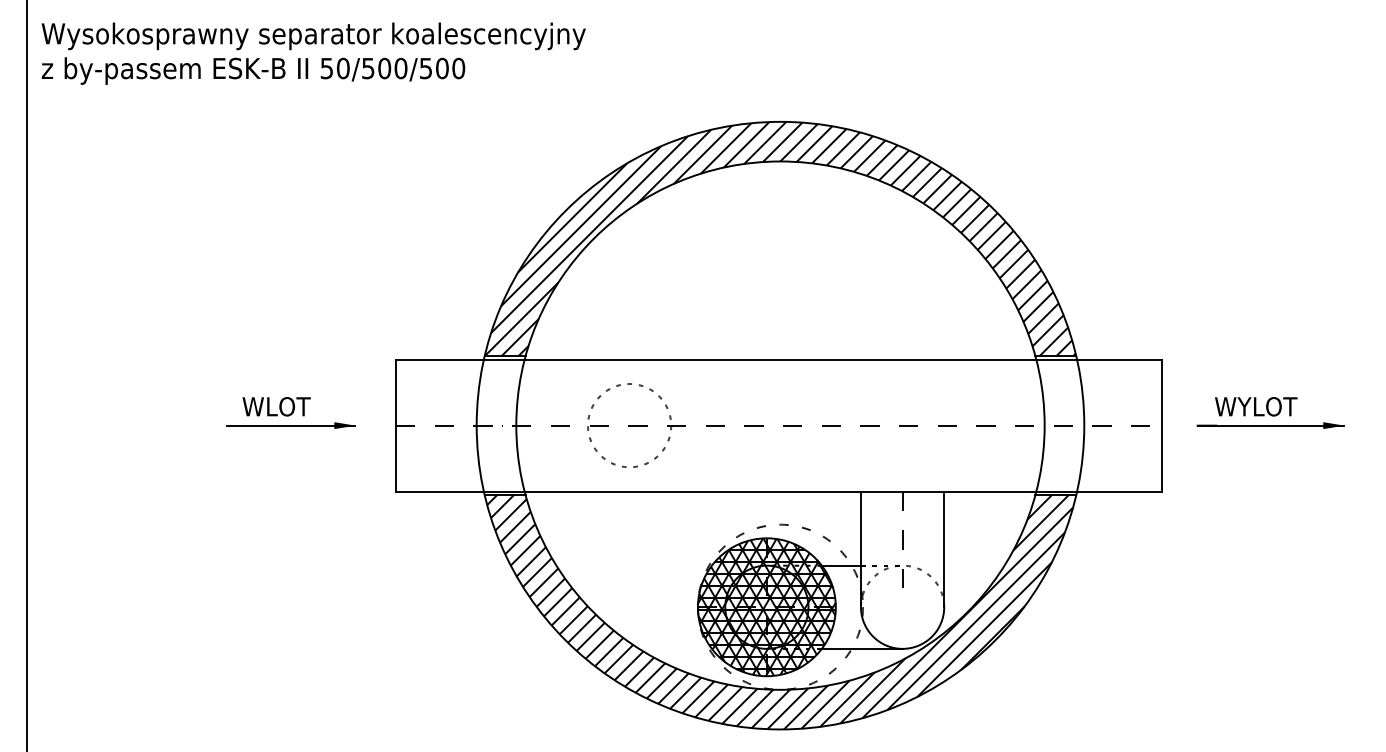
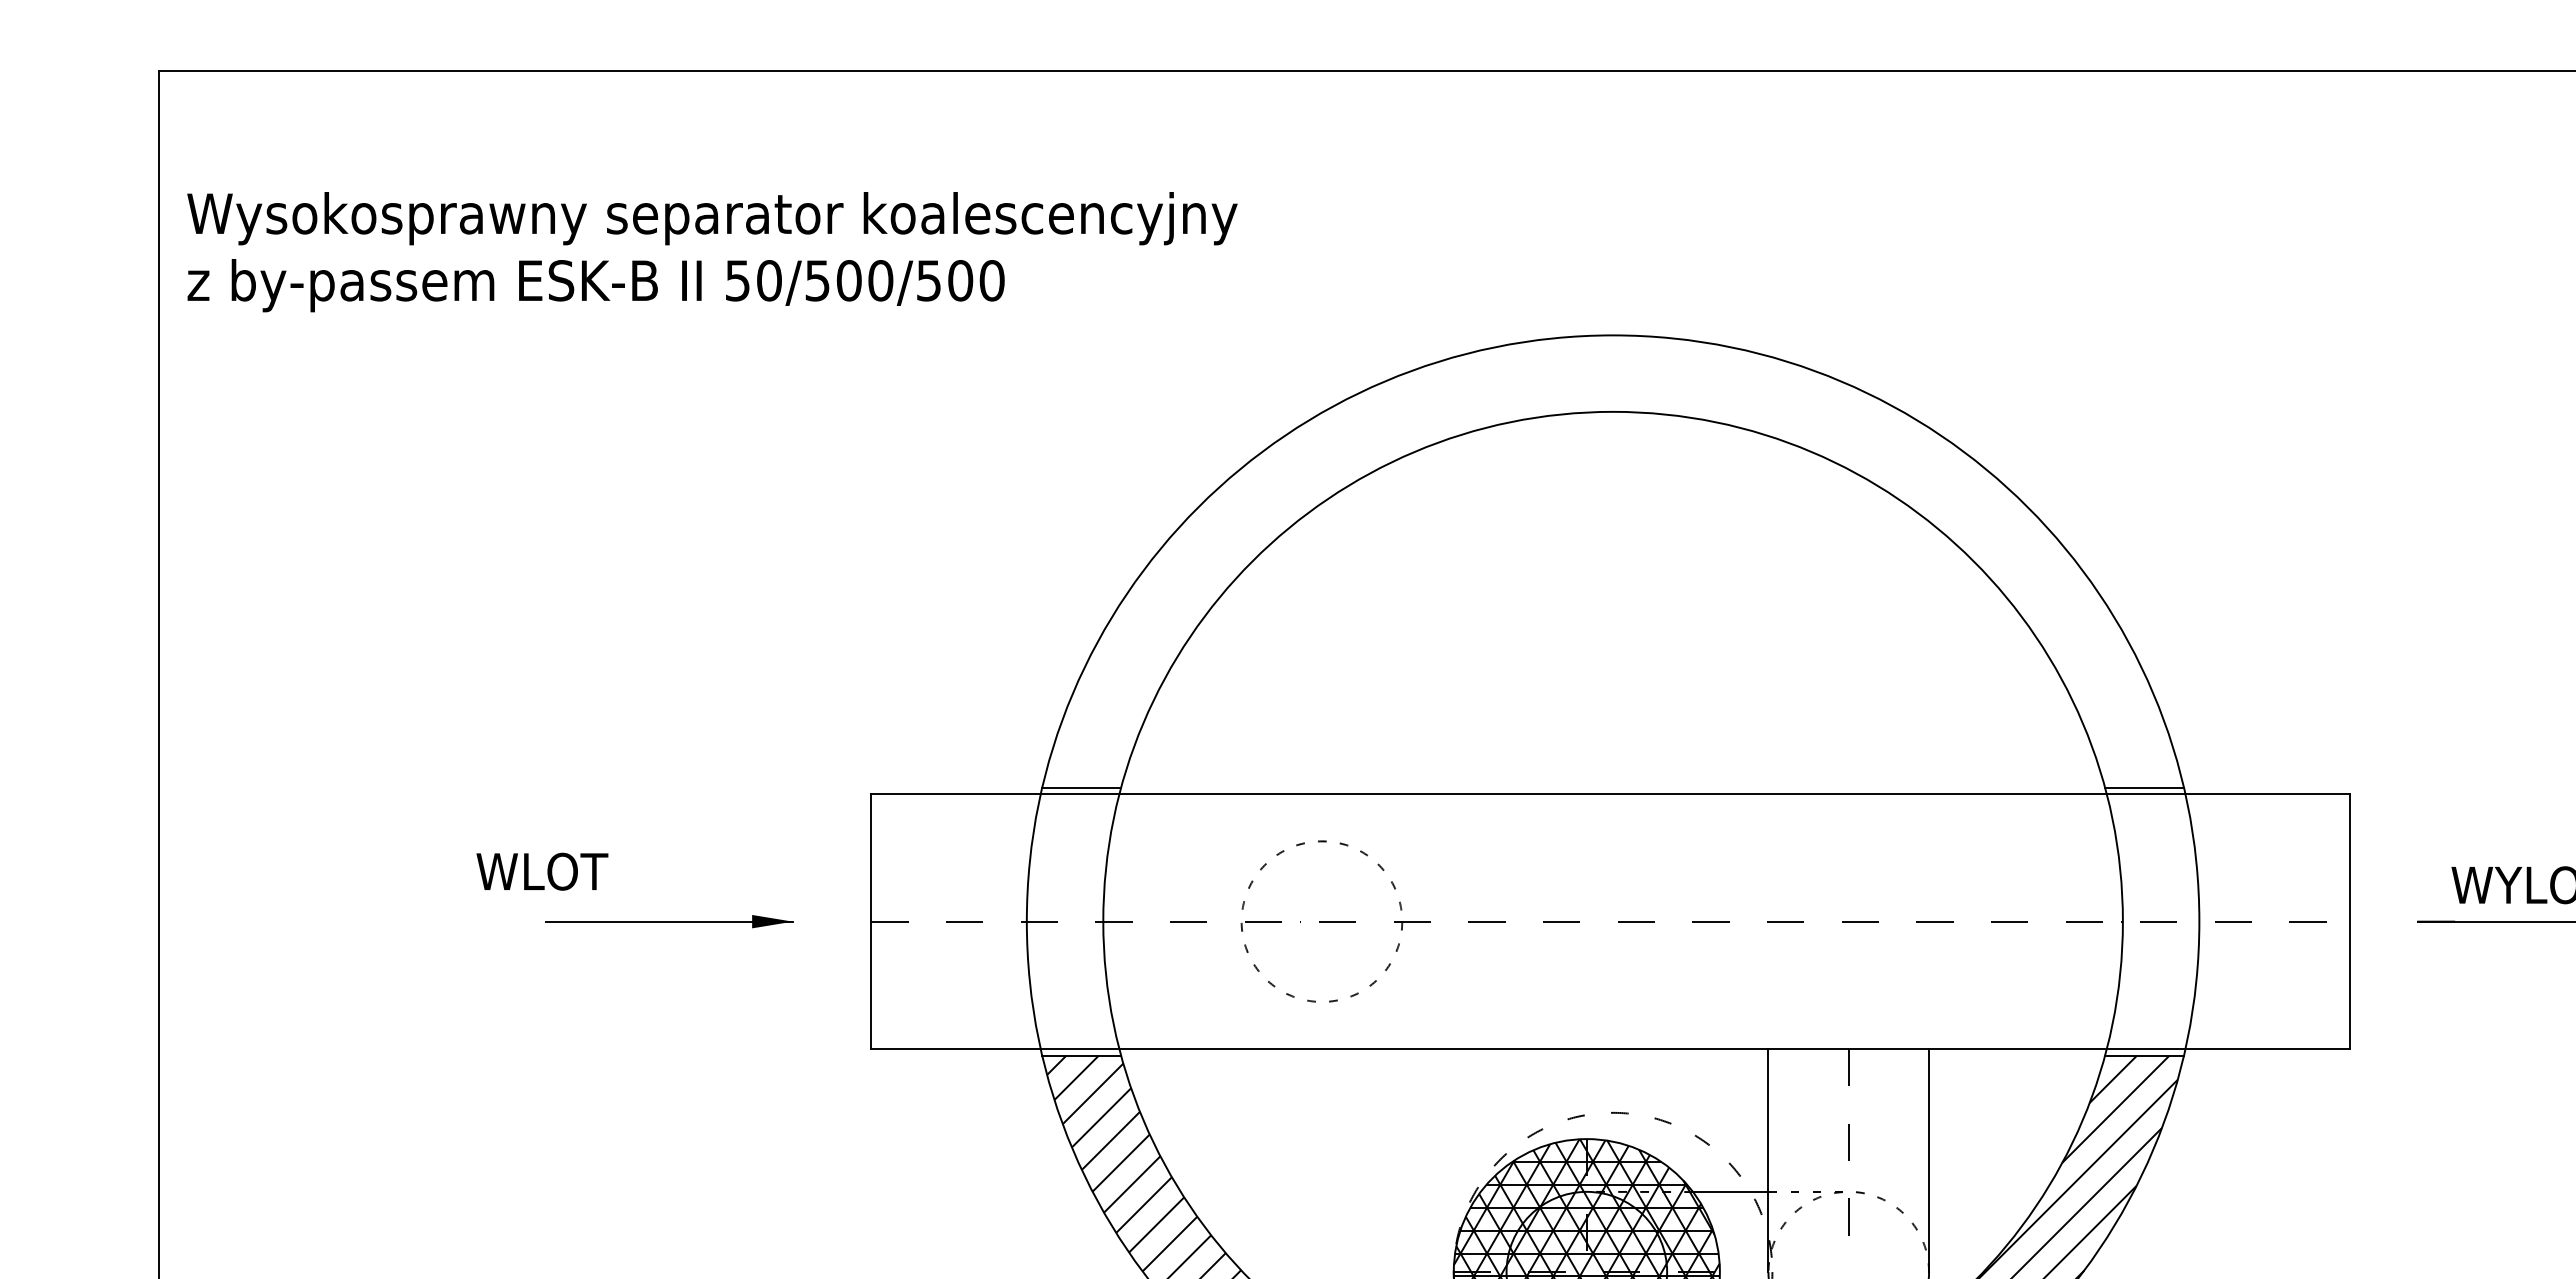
text: (313, 53) -> (711, 251), moved
hatch: (779, 238) -> (1611, 560), removed
text: (276, 406) -> (542, 871), moved

